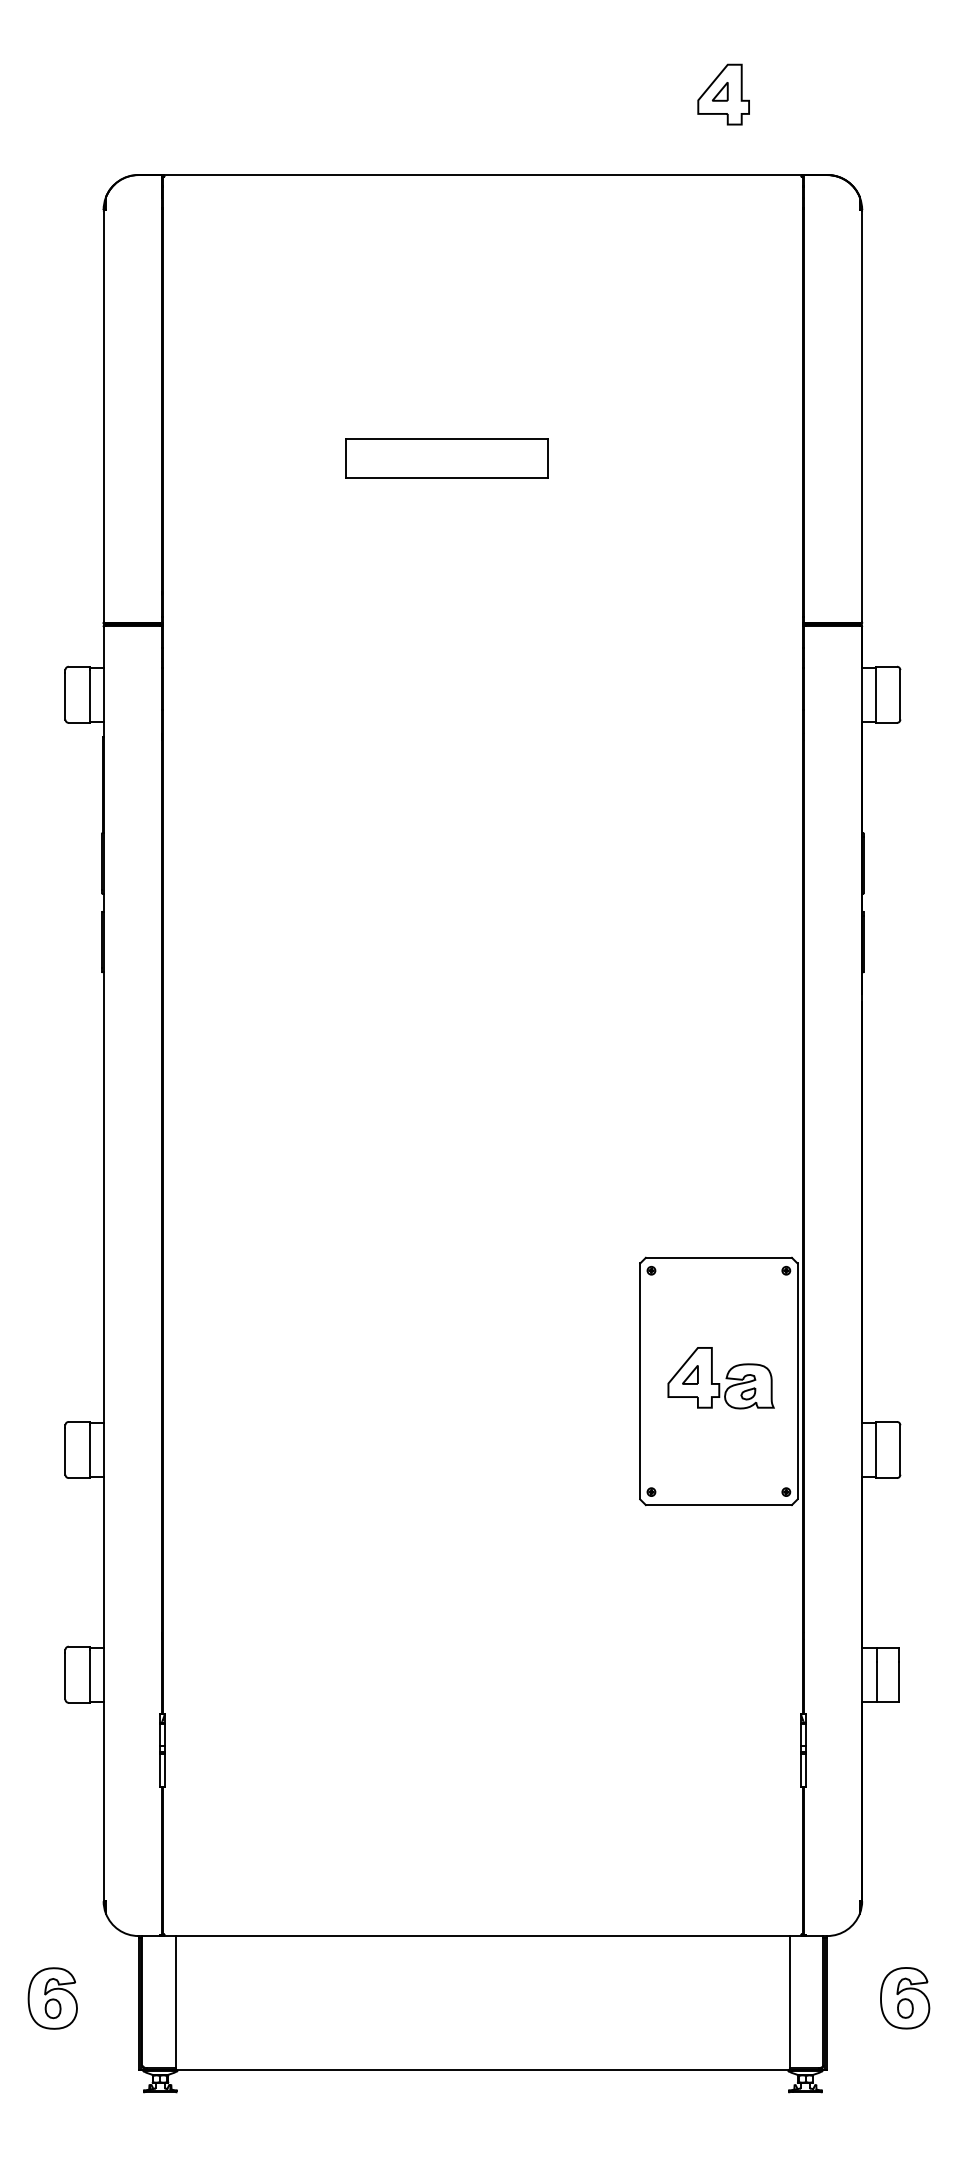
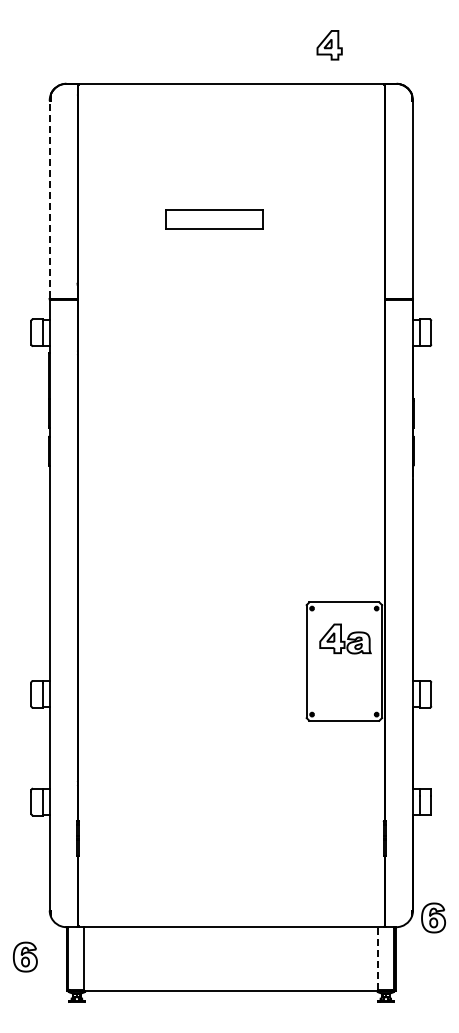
part: (723, 95) -> (329, 45), moved
line: (103, 416) -> (49, 199), solid -> dashed
part: (721, 1377) -> (345, 638), moved
part: (904, 1997) -> (433, 917), moved
line: (790, 2001) -> (378, 958), solid -> dashed

